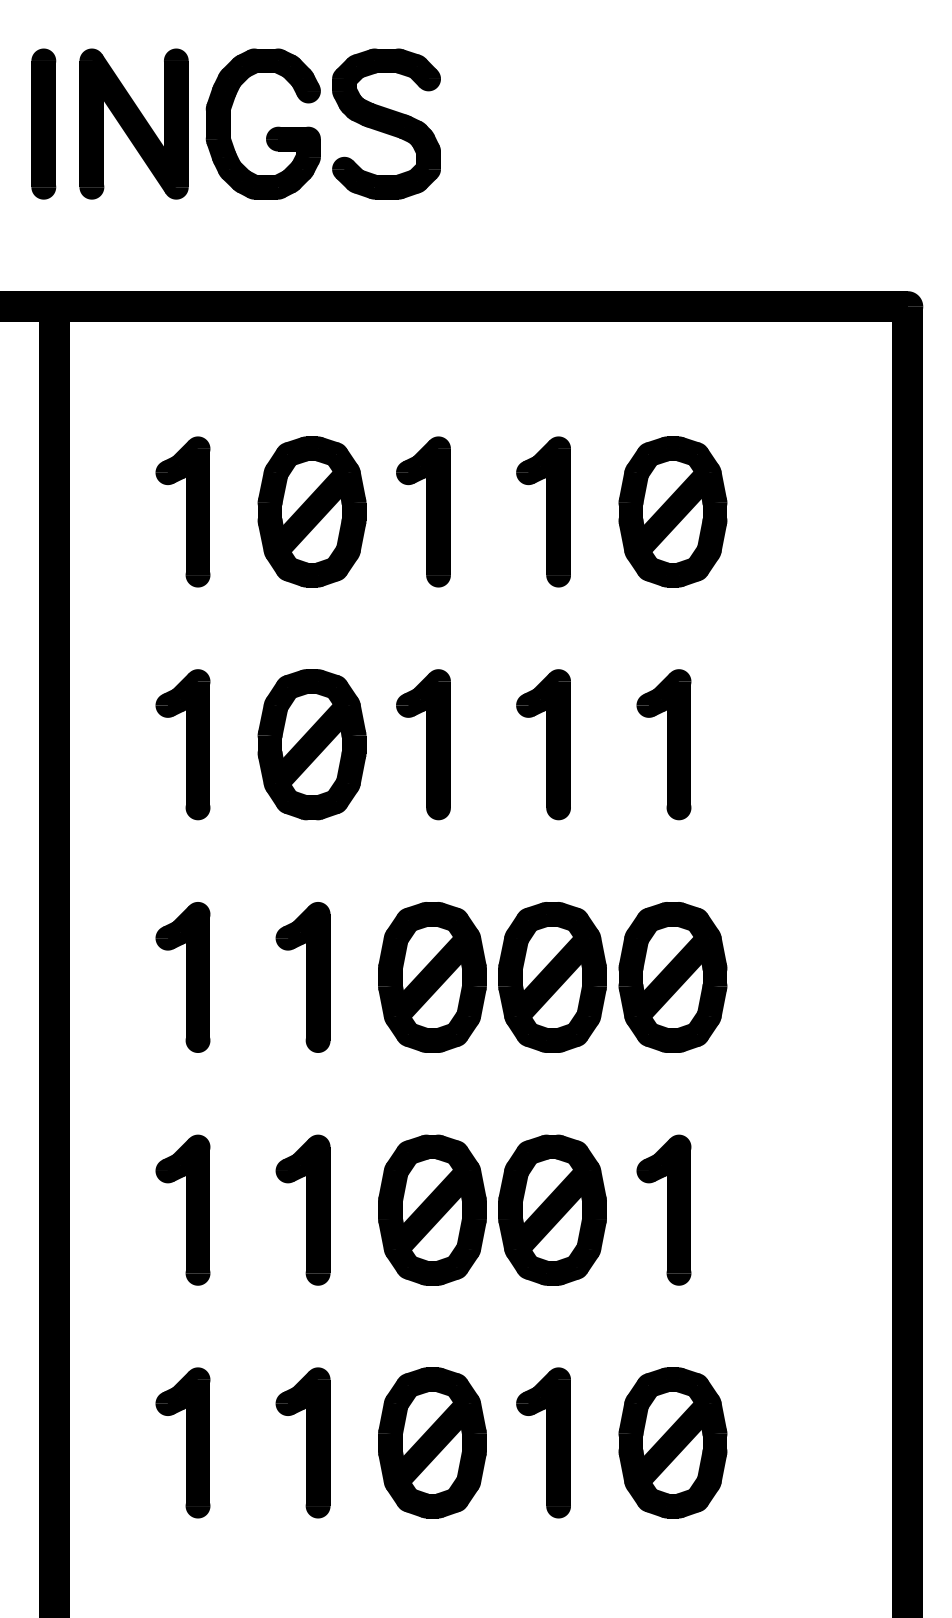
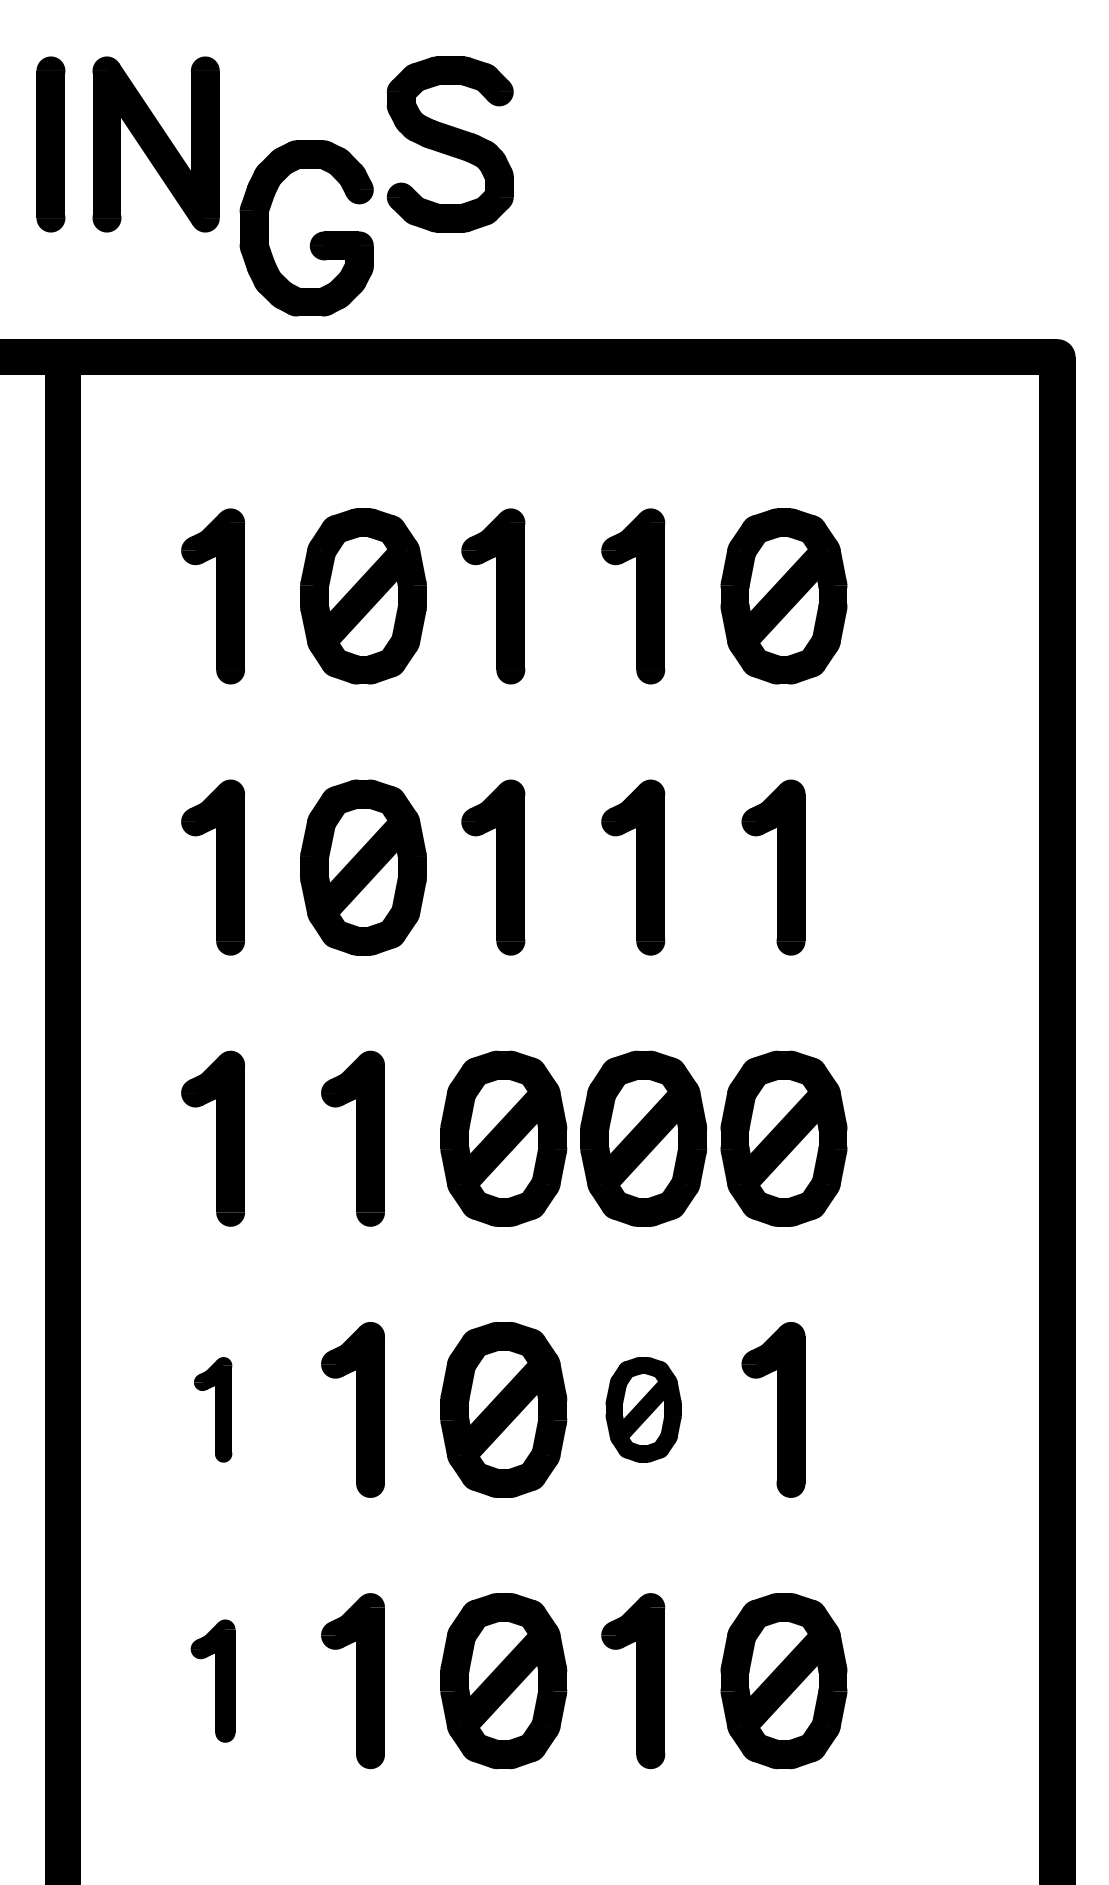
part: (269, 130) -> (313, 235), moved
part: (182, 1209) -> (212, 1409), size x0.6
part: (552, 1209) -> (643, 1409), size x0.6
part: (182, 1442) -> (212, 1680), size x0.7

